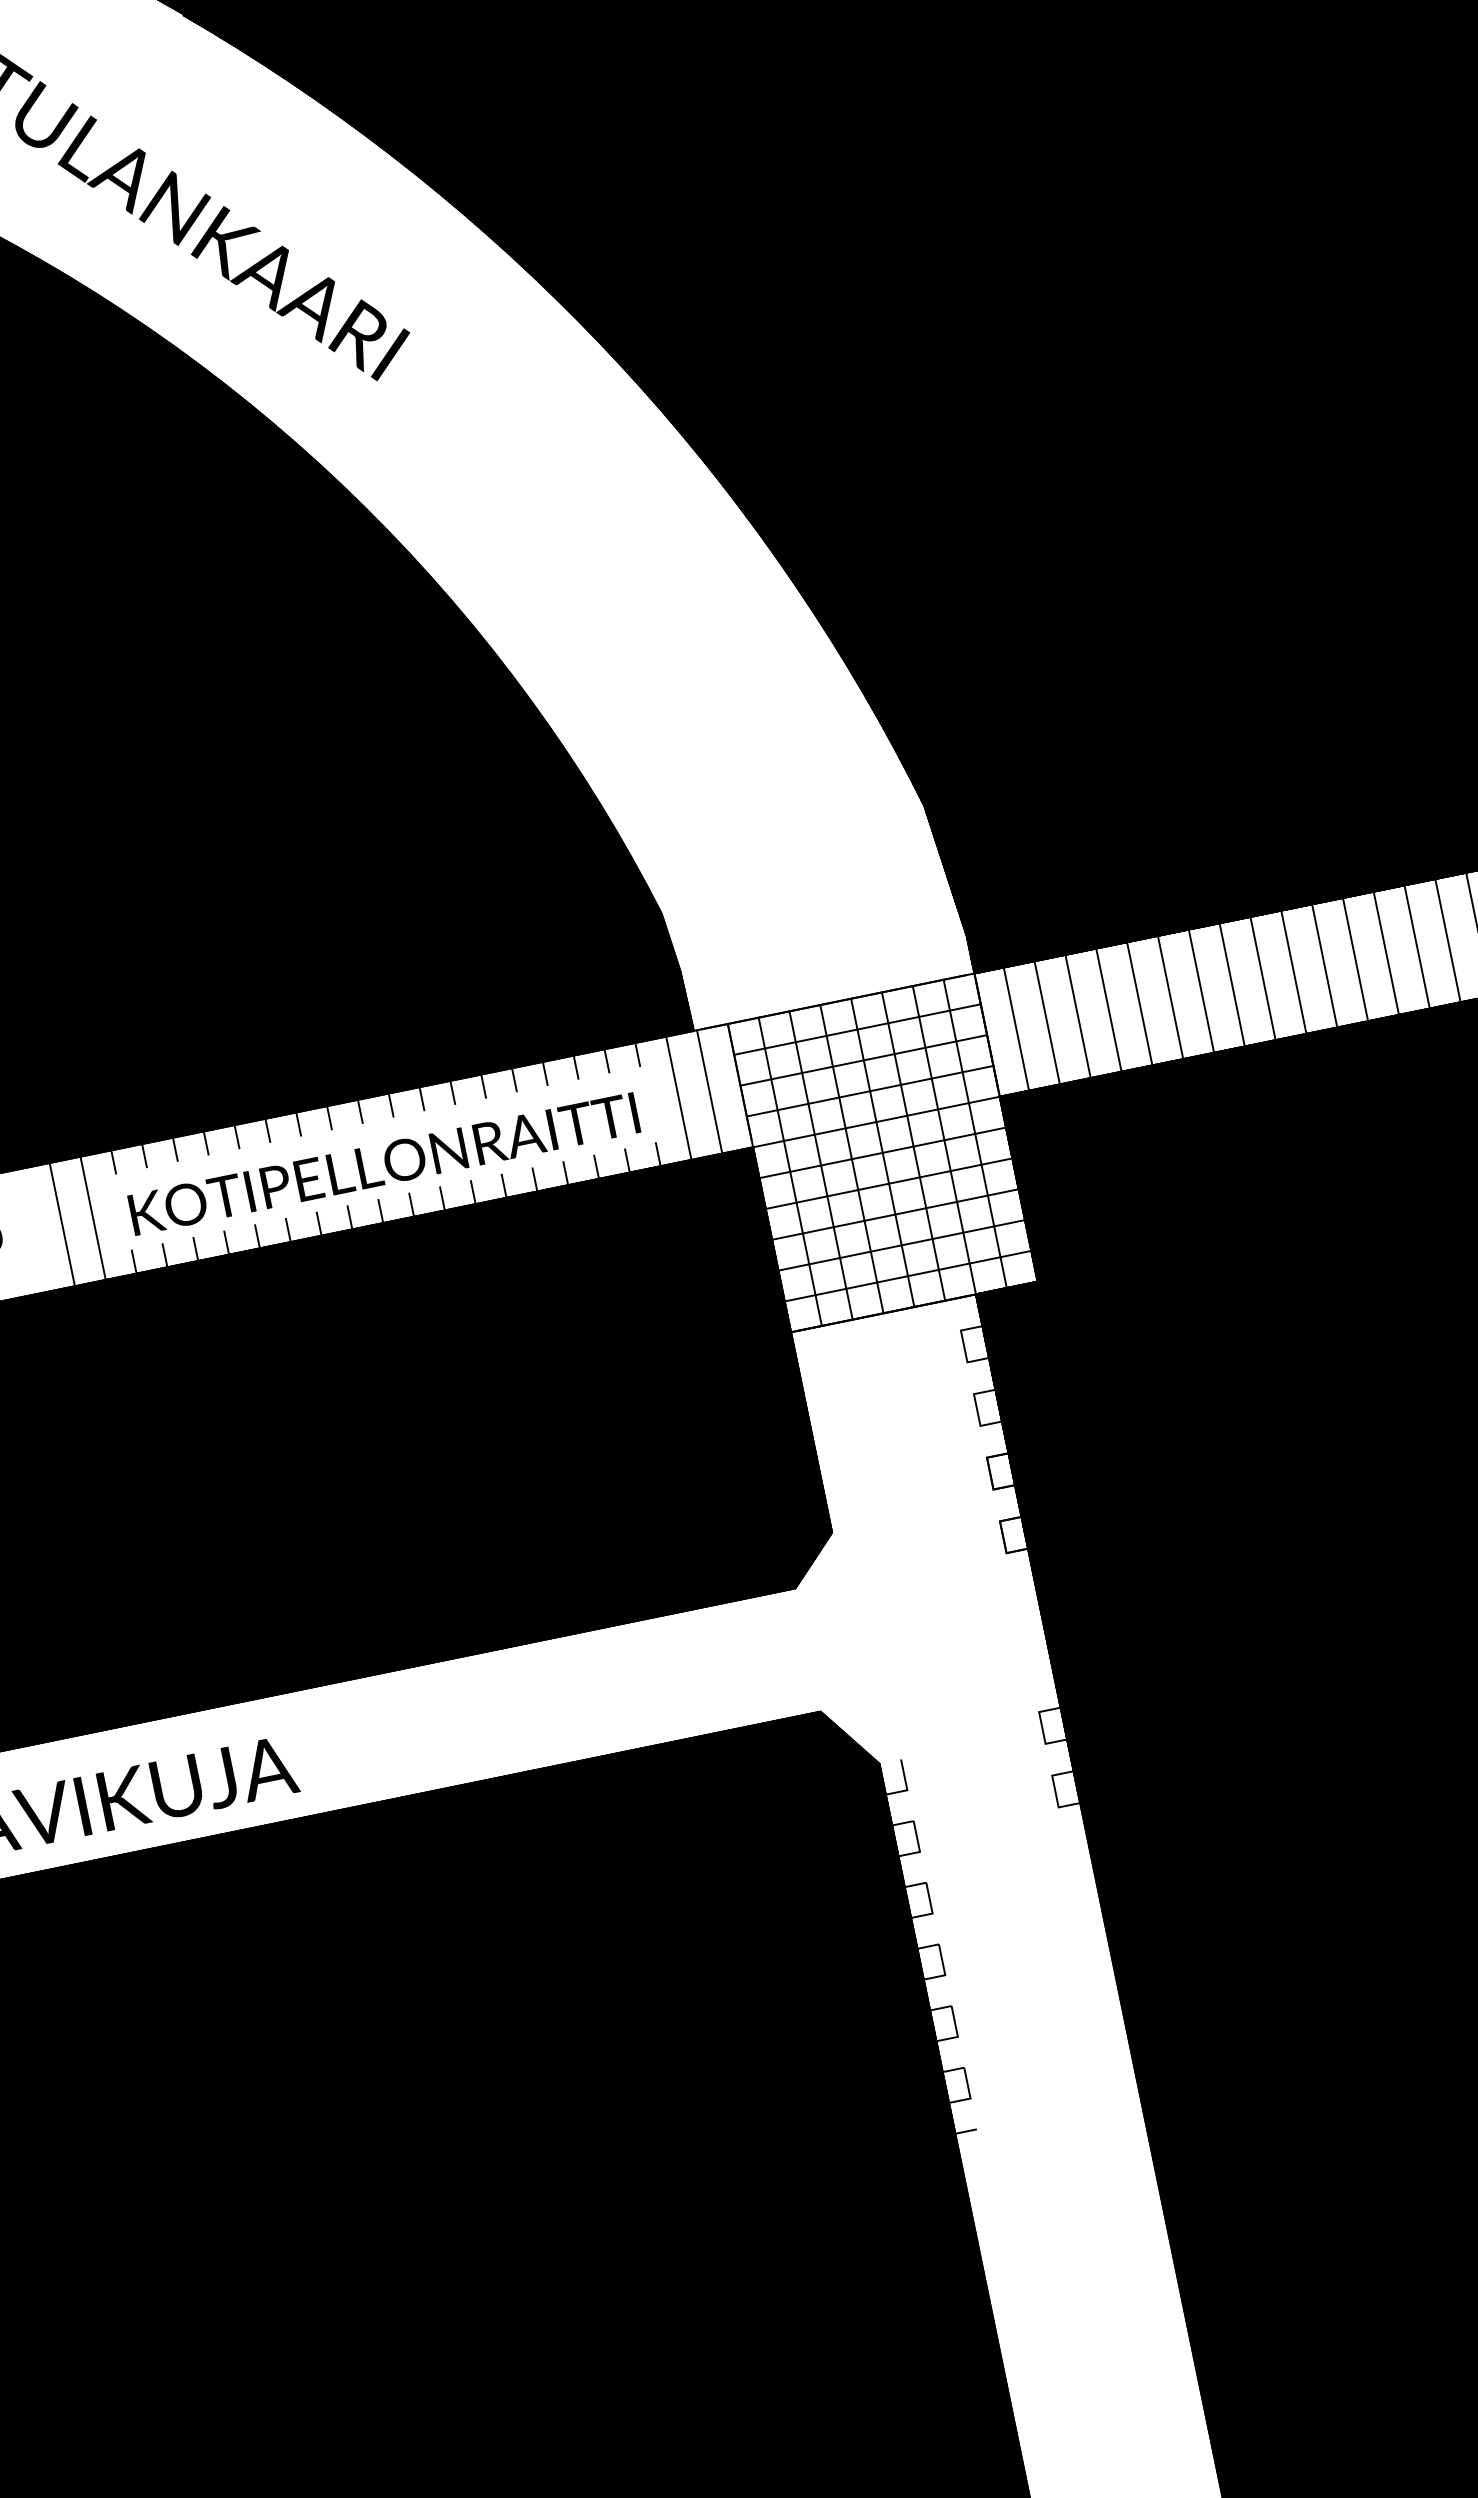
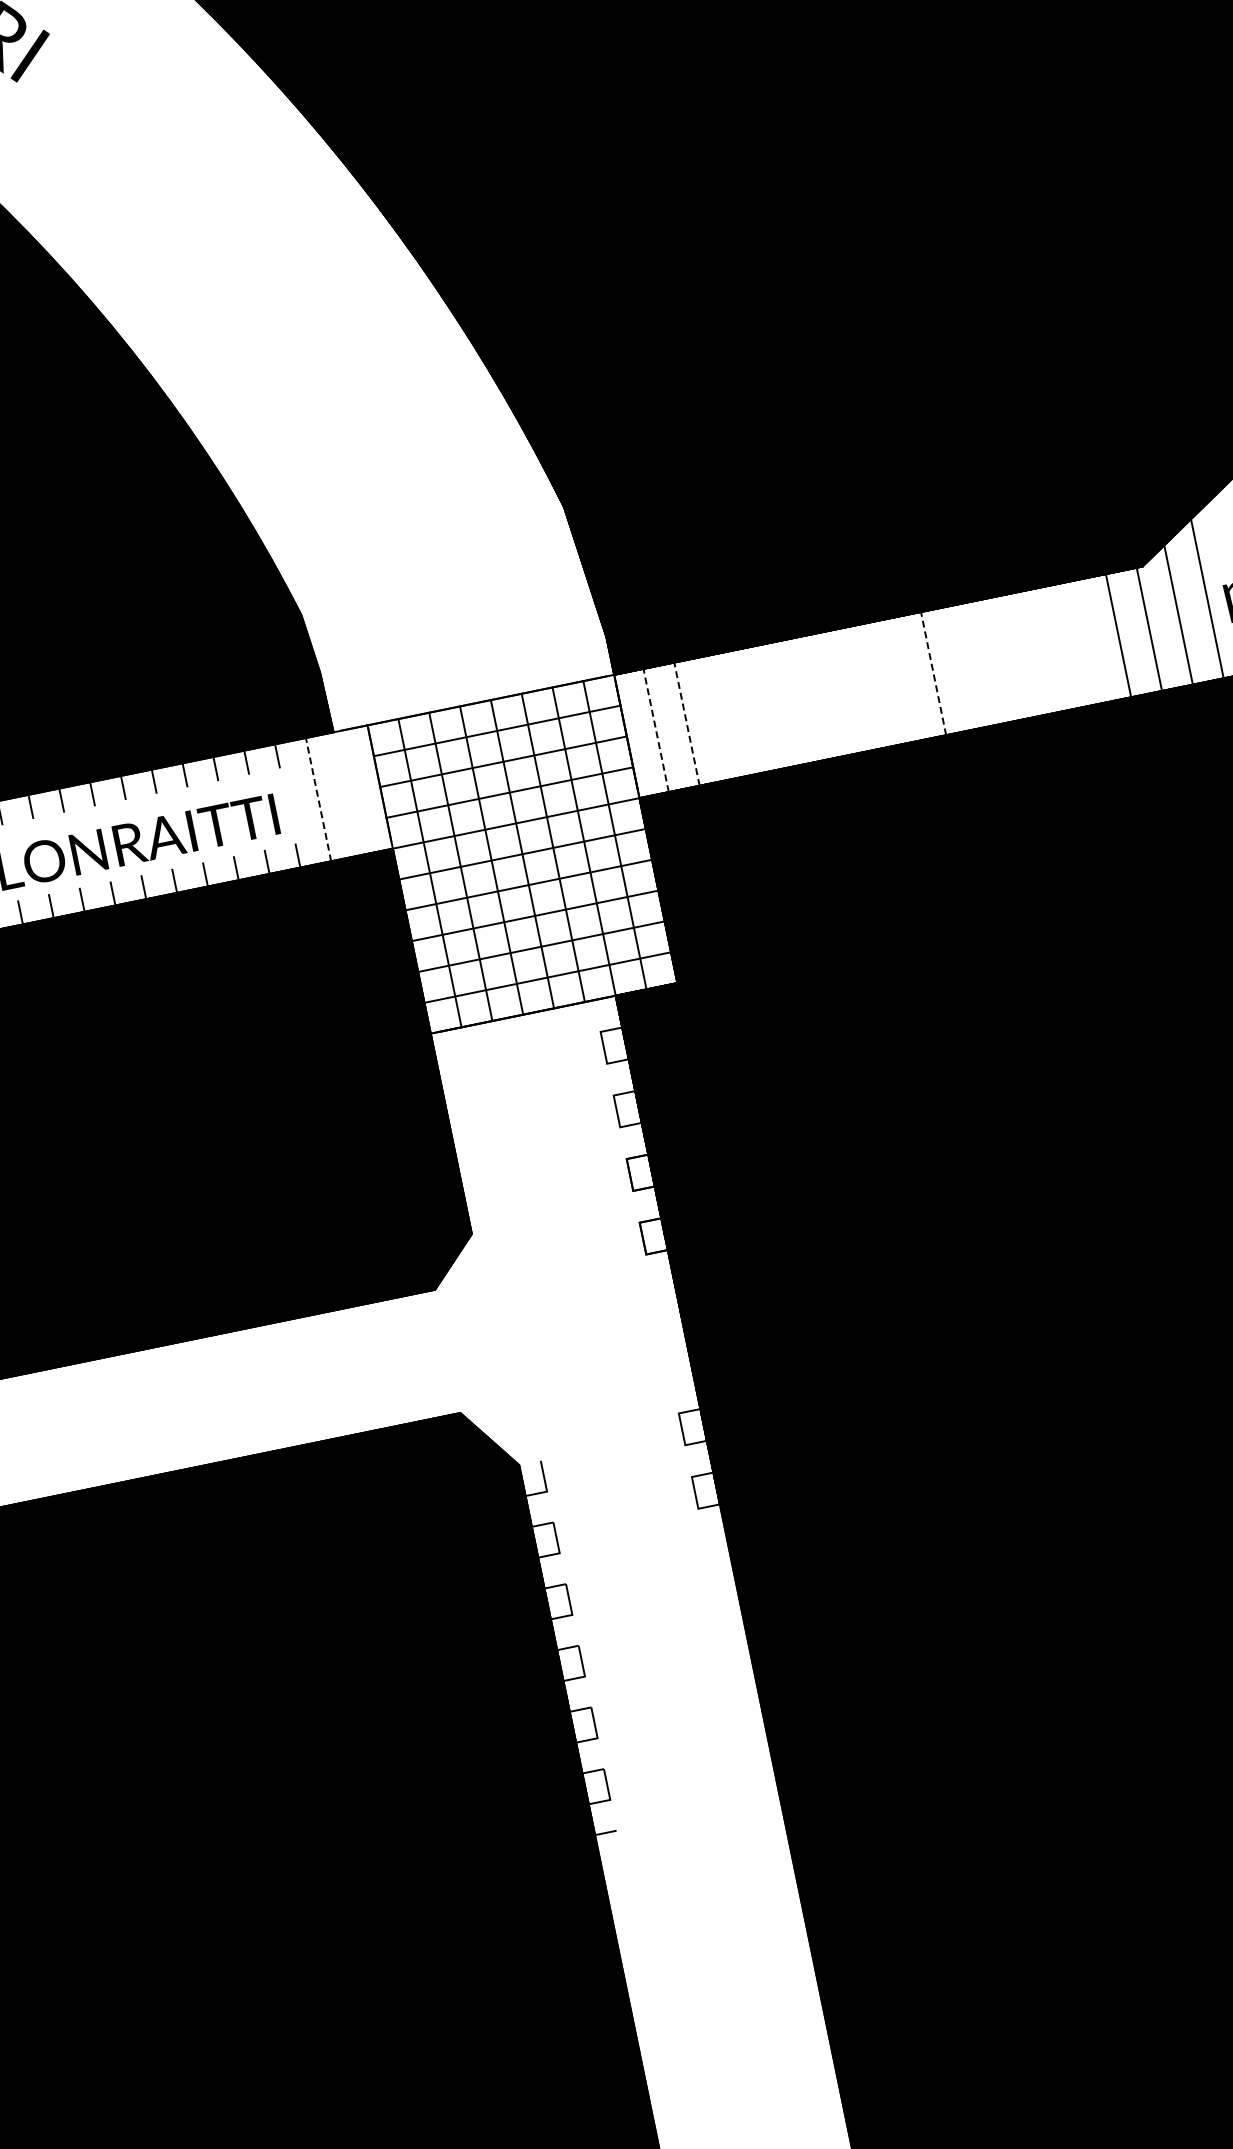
line: (1447, 940) -> (1087, 641), removed
line: (1416, 946) -> (1056, 647), removed
line: (1385, 952) -> (1025, 653), removed
line: (1355, 959) -> (995, 660), removed
line: (1324, 965) -> (964, 666), removed
line: (1293, 972) -> (933, 673), solid -> dashed
line: (1262, 978) -> (902, 679), removed
line: (1231, 984) -> (871, 685), removed
line: (1201, 990) -> (841, 691), removed
line: (1170, 997) -> (810, 698), removed
line: (1139, 1003) -> (779, 704), removed
line: (1108, 1009) -> (748, 710), removed
line: (1077, 1016) -> (717, 717), removed
line: (1047, 1022) -> (687, 723), solid -> dashed
line: (1016, 1029) -> (656, 730), solid -> dashed
line: (709, 1091) -> (349, 792), removed
line: (678, 1098) -> (318, 799), solid -> dashed

